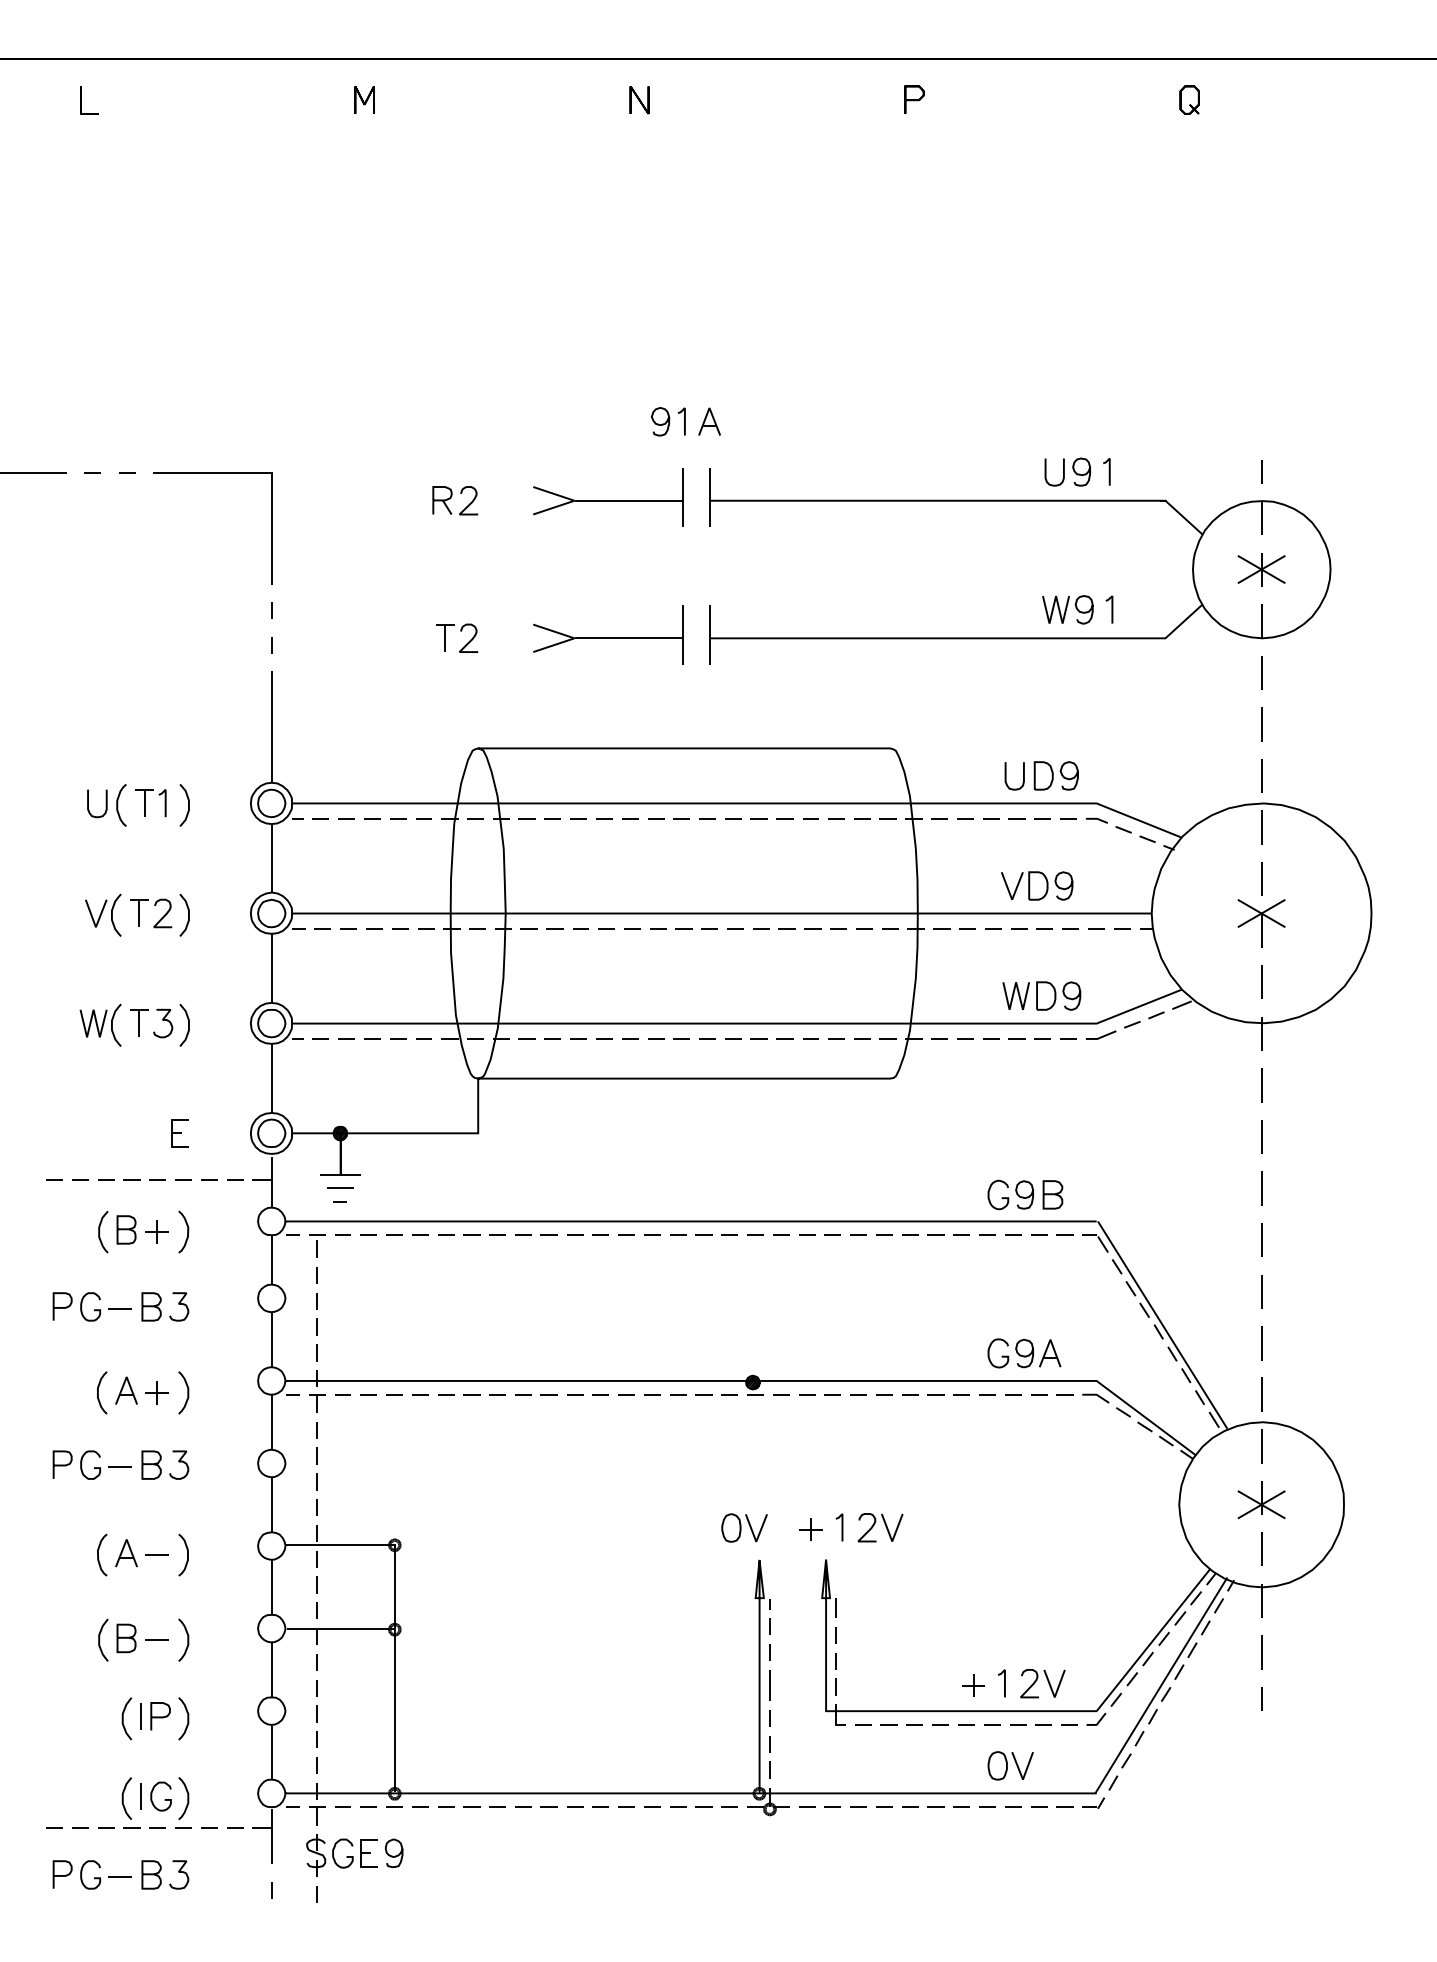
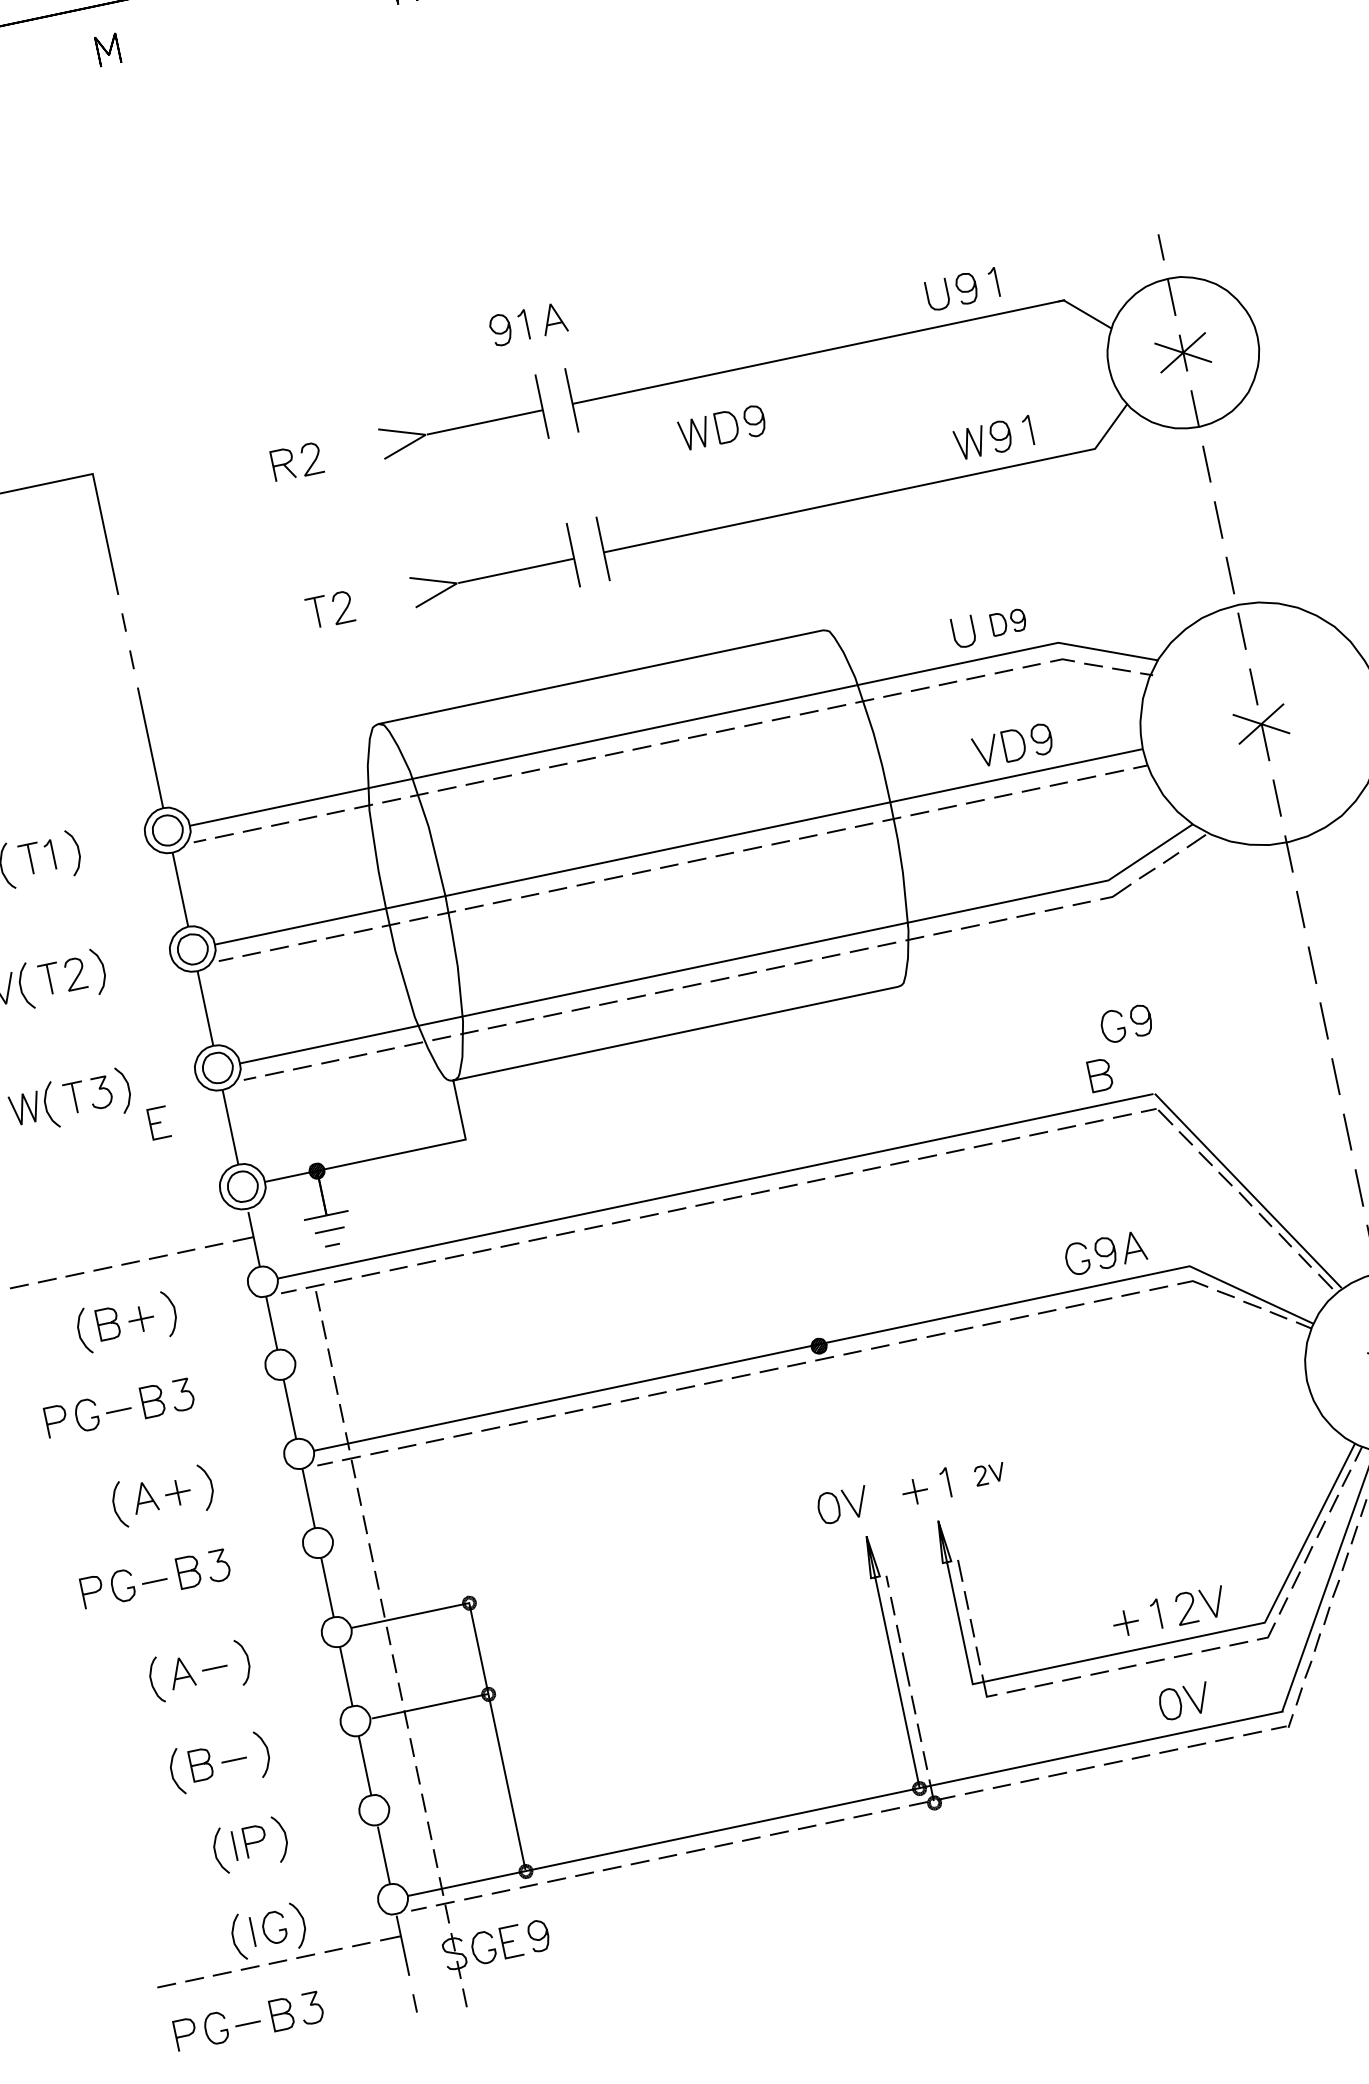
part: (1055, 775) -> (1007, 622), size x0.7
part: (1041, 995) -> (721, 427), moved
part: (179, 1133) -> (158, 1123), moved
part: (1010, 1194) -> (1125, 1023), moved
part: (880, 1527) -> (989, 1473), size x0.6

